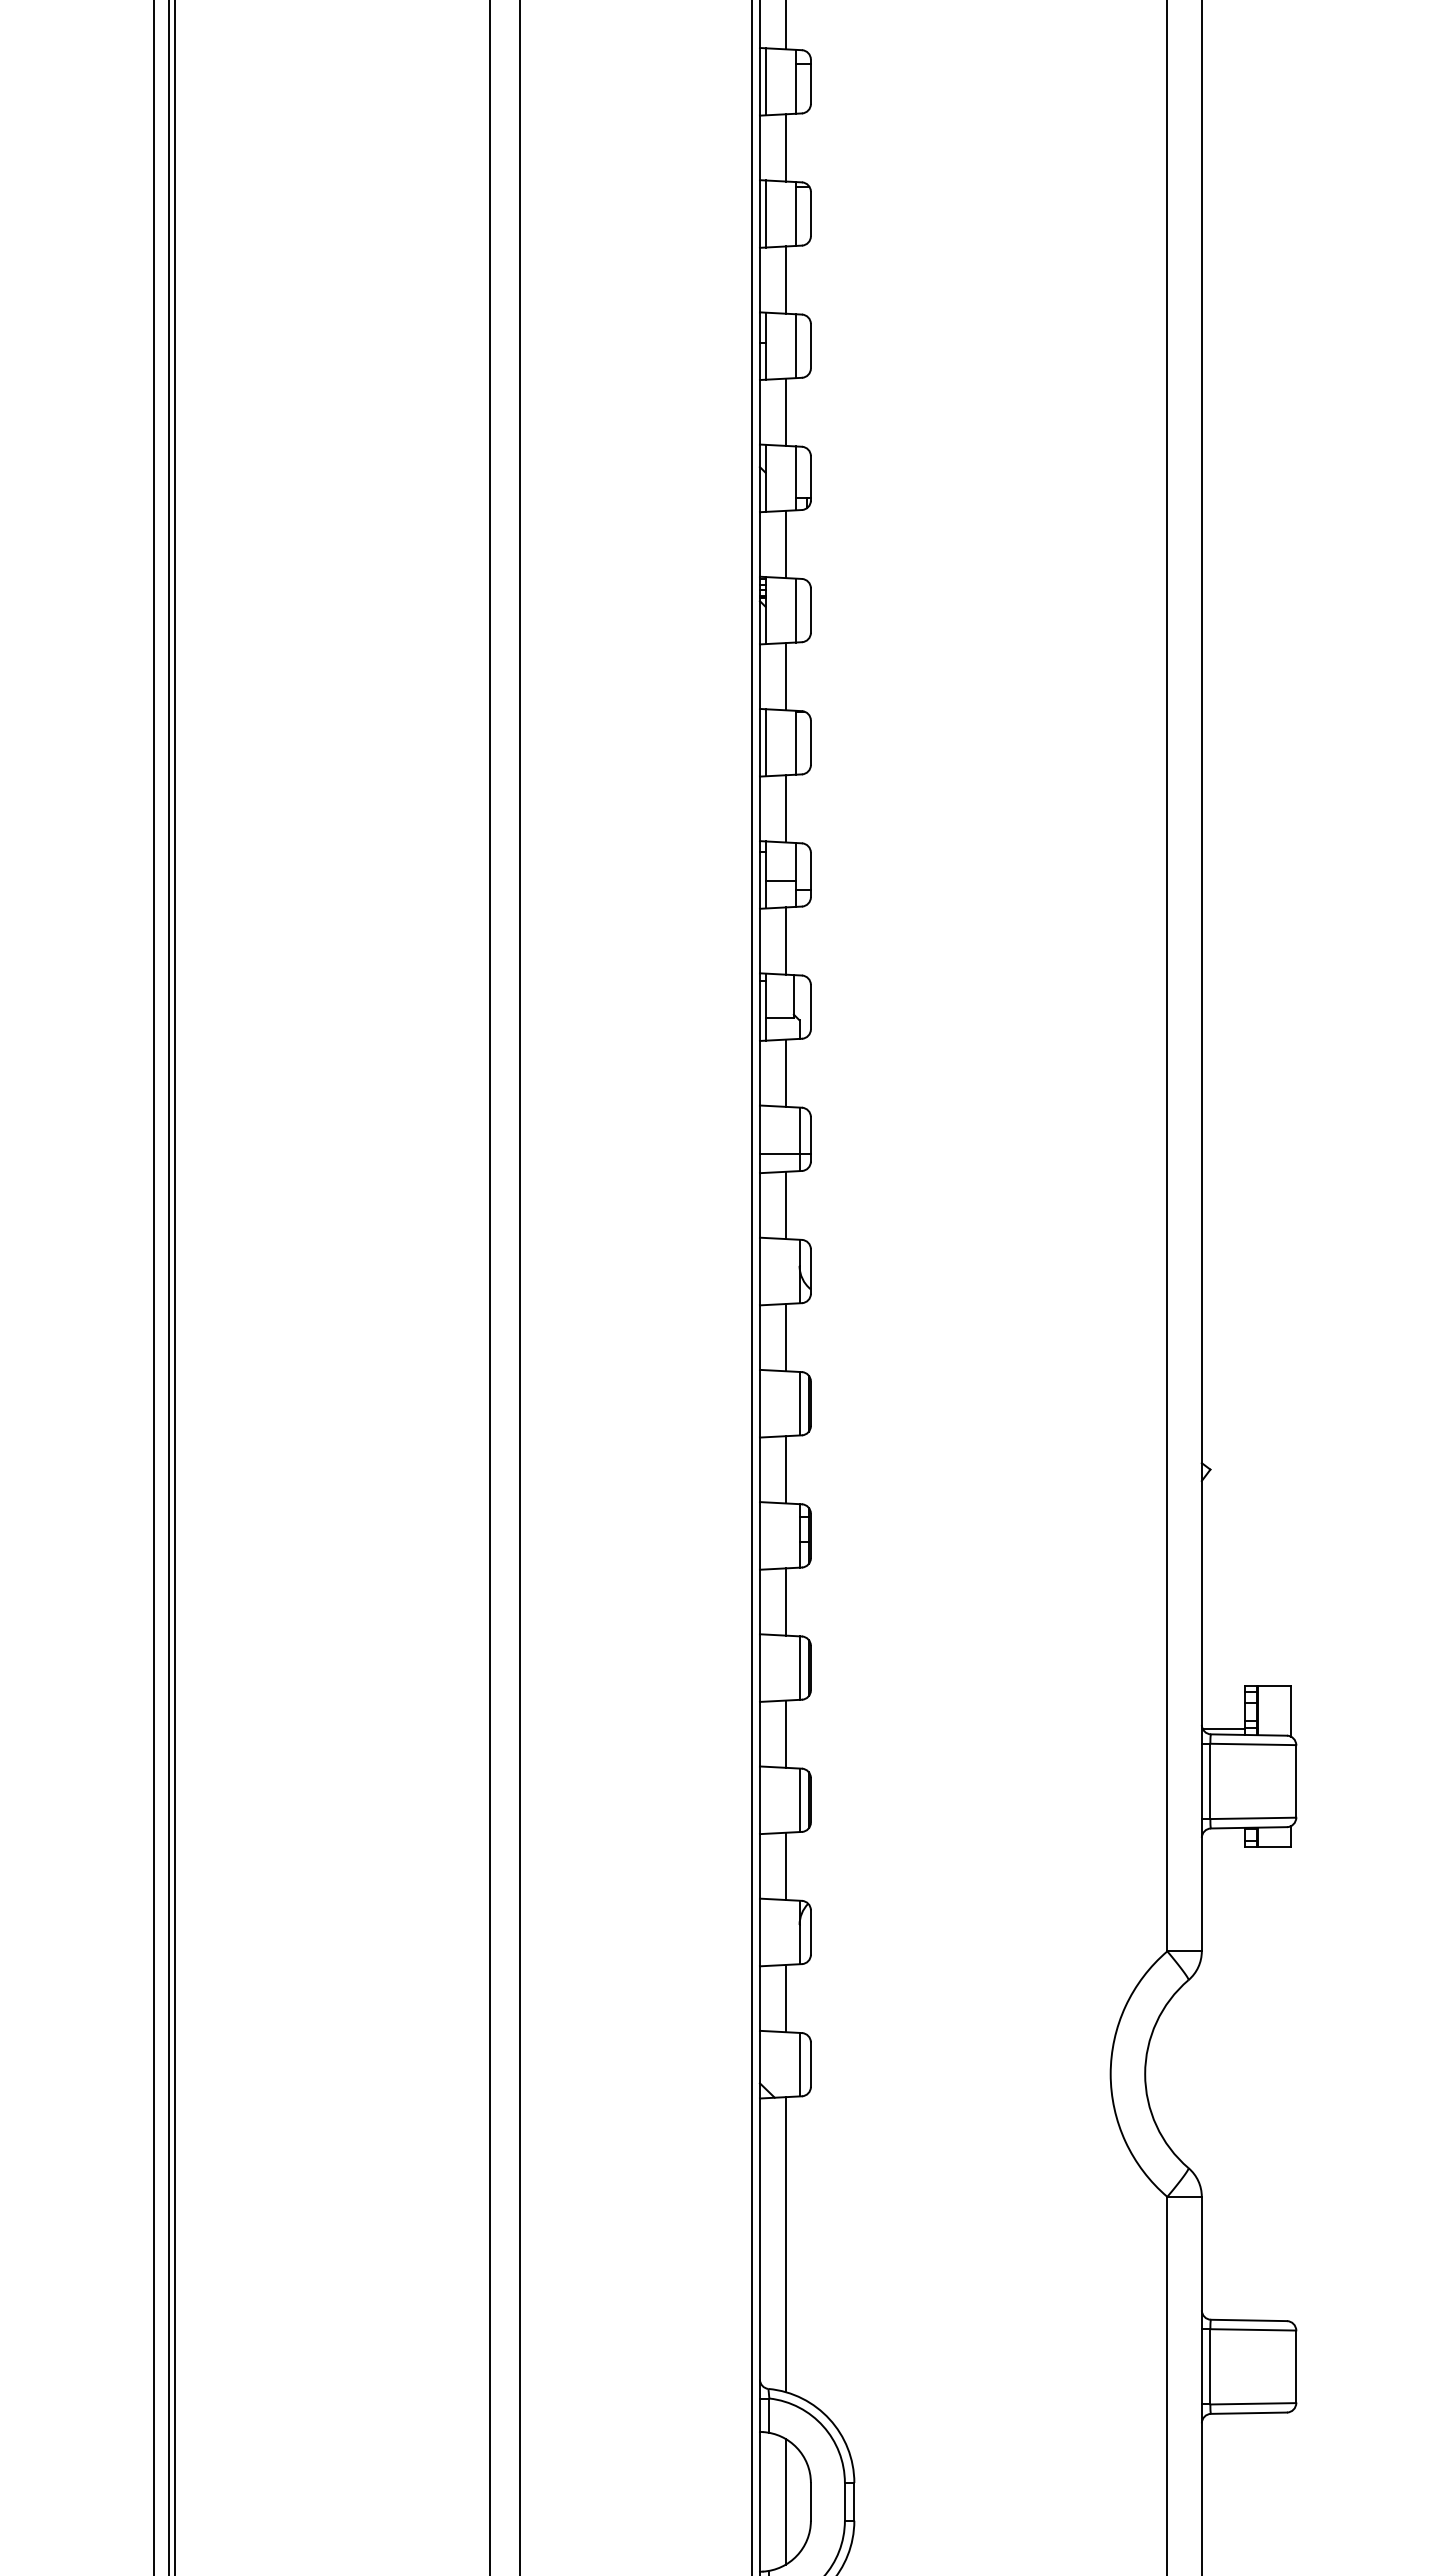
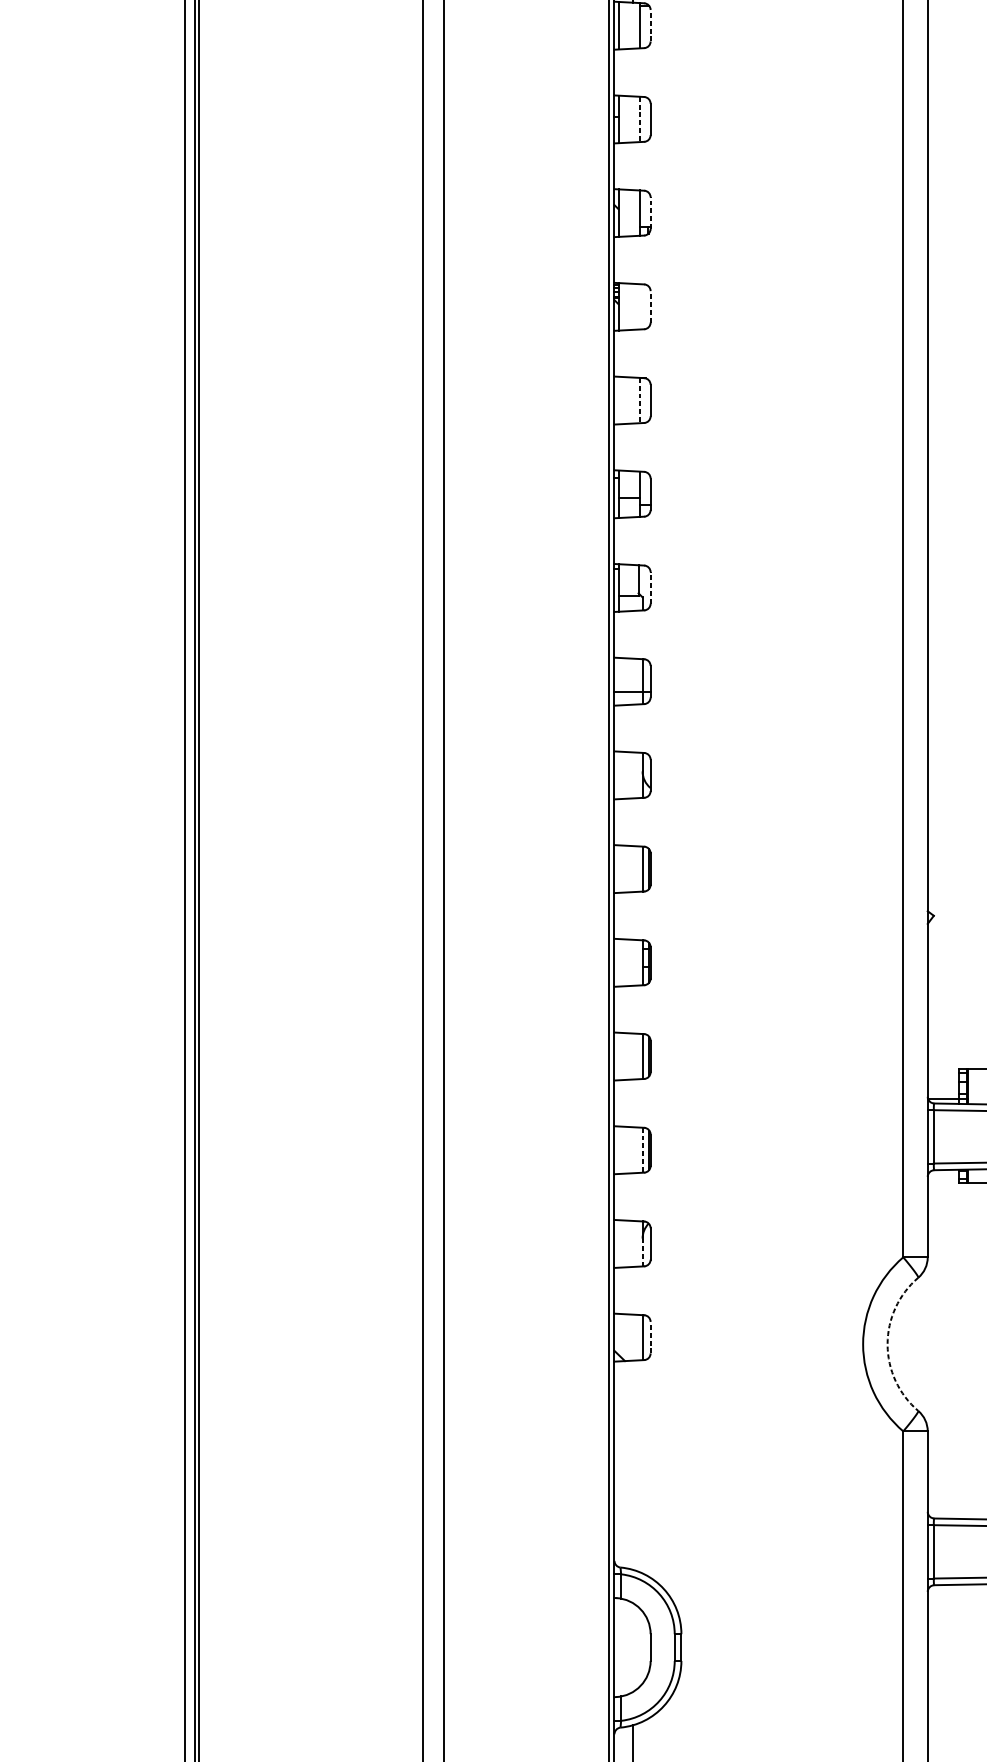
line: (810, 213) -> (650, 25), solid -> dashed
line: (785, 279) -> (632, 72), removed
line: (795, 346) -> (639, 119), solid -> dashed
line: (785, 411) -> (632, 165), removed
line: (810, 477) -> (650, 212), solid -> dashed
line: (785, 544) -> (632, 260), removed
line: (795, 610) -> (639, 306), removed
line: (810, 610) -> (650, 306), solid -> dashed
line: (785, 676) -> (632, 353), removed
line: (765, 742) -> (618, 400), removed
line: (795, 742) -> (639, 400), solid -> dashed
line: (785, 808) -> (632, 447), removed
line: (785, 940) -> (632, 540), removed
line: (810, 1006) -> (650, 587), solid -> dashed
line: (785, 1072) -> (632, 634), removed
line: (785, 1205) -> (632, 728), removed
line: (785, 1337) -> (632, 822), removed
line: (785, 1469) -> (632, 915), removed
line: (785, 1601) -> (632, 1009), removed
line: (785, 1733) -> (632, 1102), removed
line: (799, 1800) -> (642, 1150), solid -> dashed
line: (785, 1866) -> (632, 1197), removed
line: (799, 1944) -> (642, 1252), solid -> dashed
line: (785, 1998) -> (632, 1290), removed
line: (810, 2064) -> (650, 1337), solid -> dashed
arc: (1145, 2074) -> (887, 1344), solid -> dashed
line: (785, 2244) -> (632, 1465), removed
line: (785, 2501) -> (632, 1647), removed

